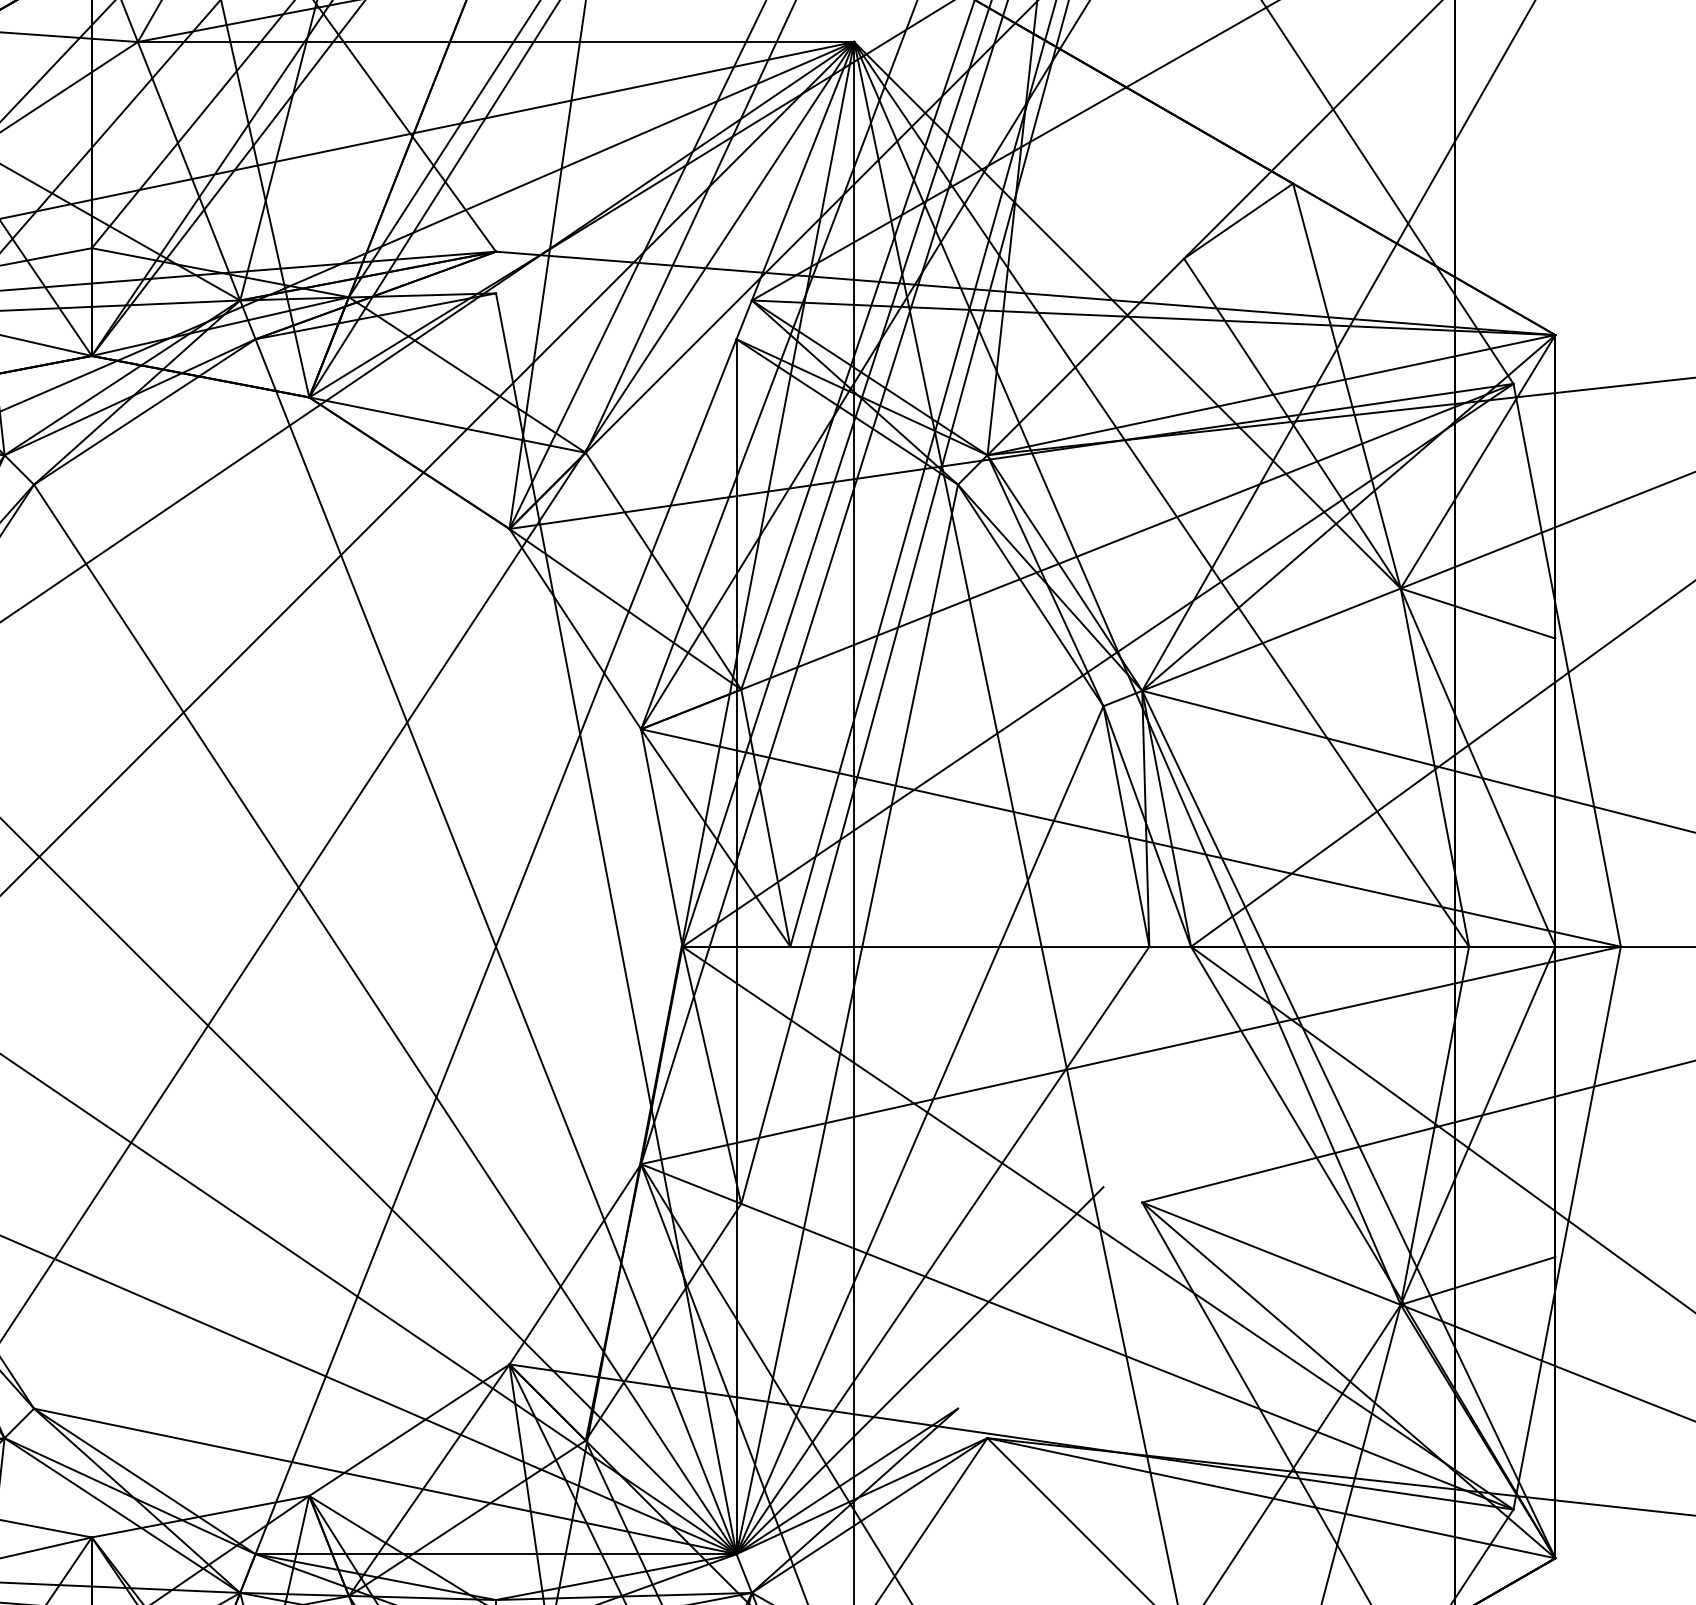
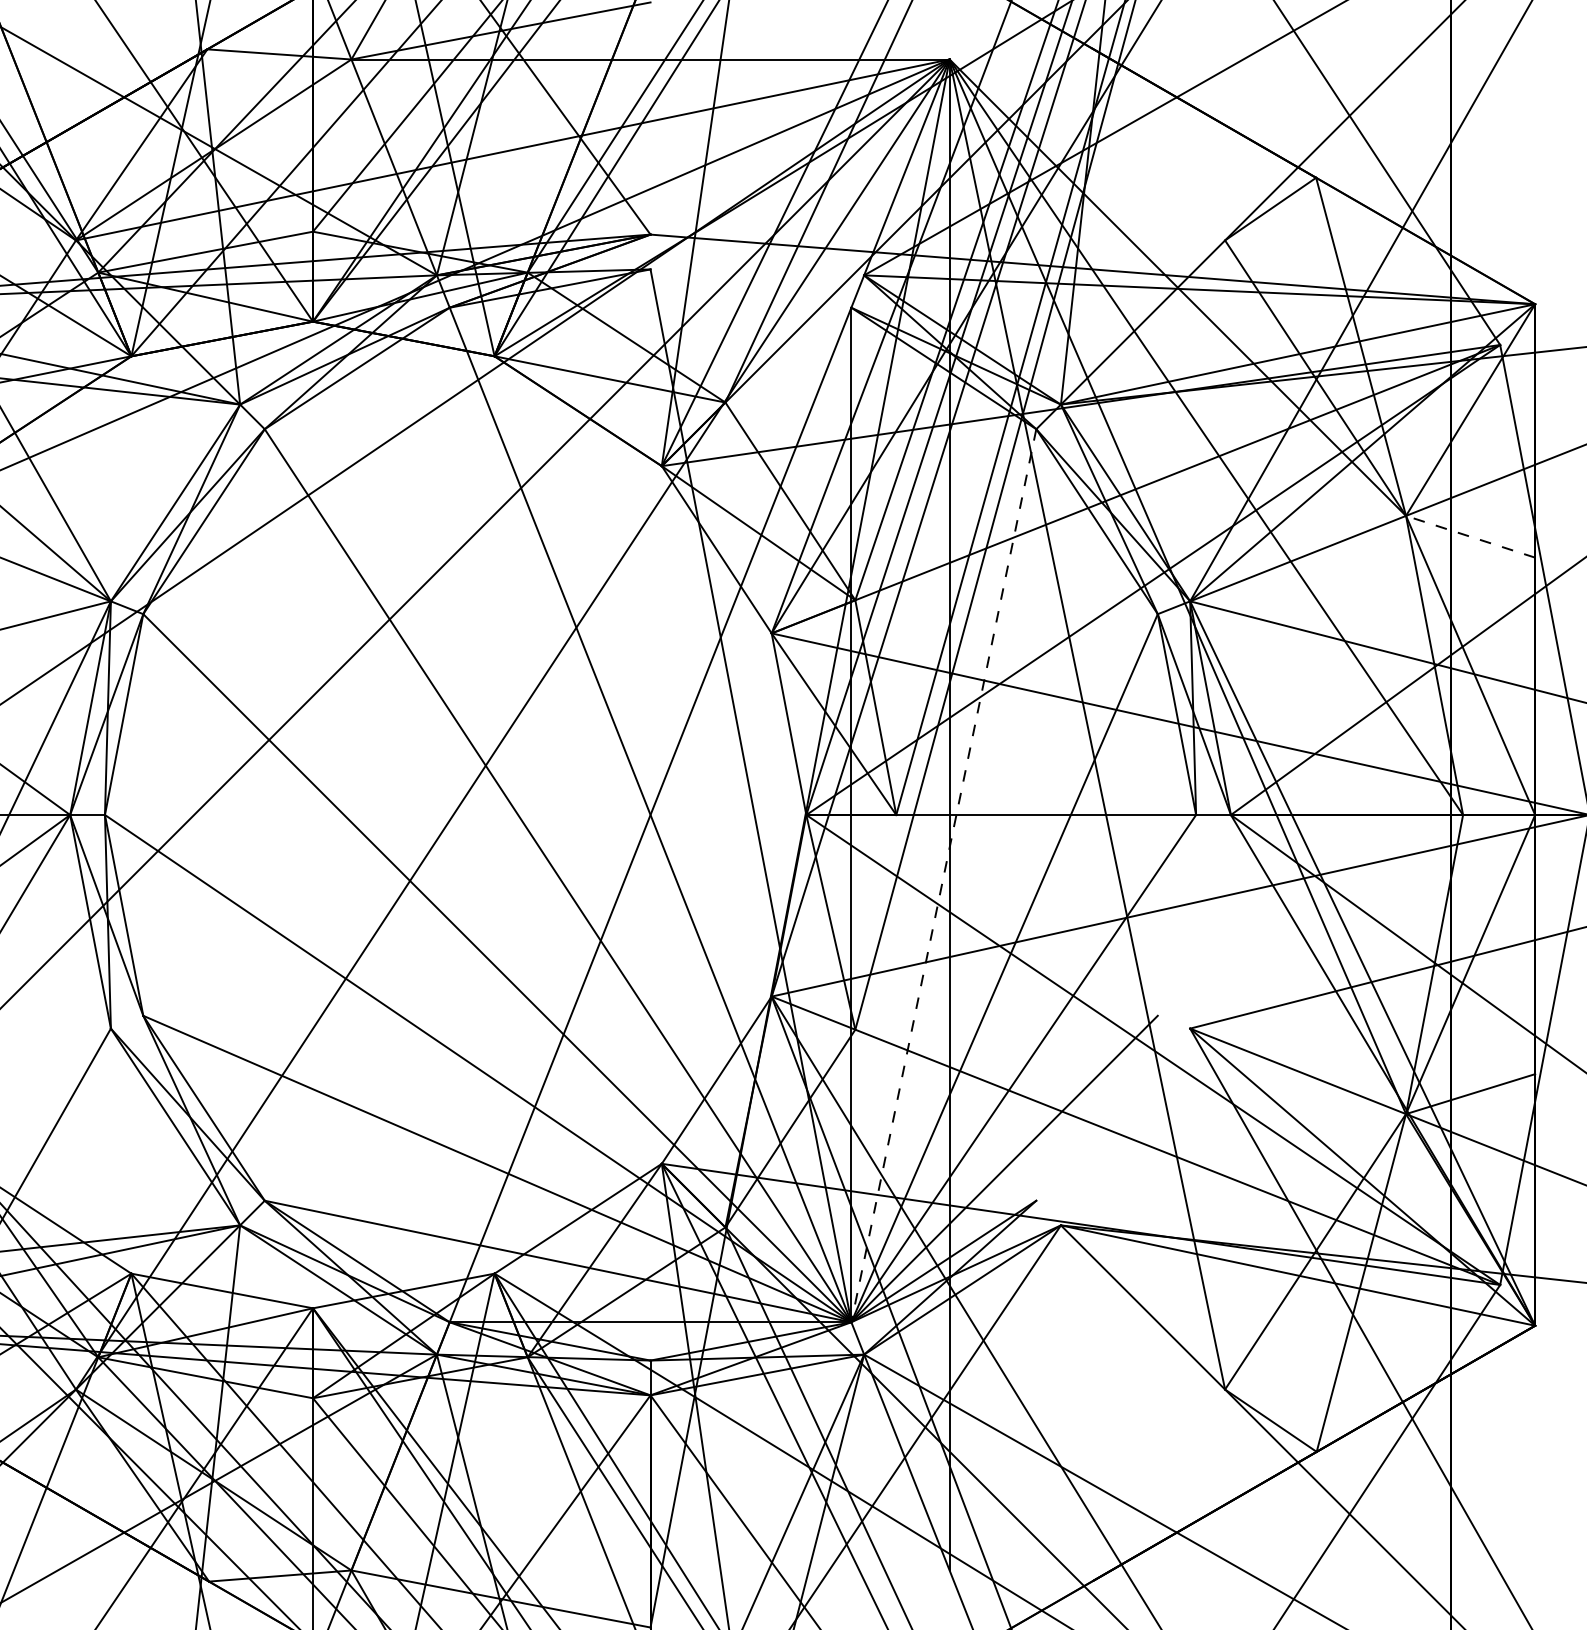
line: (1477, 613) -> (1470, 536), solid -> dashed
line: (846, 1019) -> (943, 875), solid -> dashed

